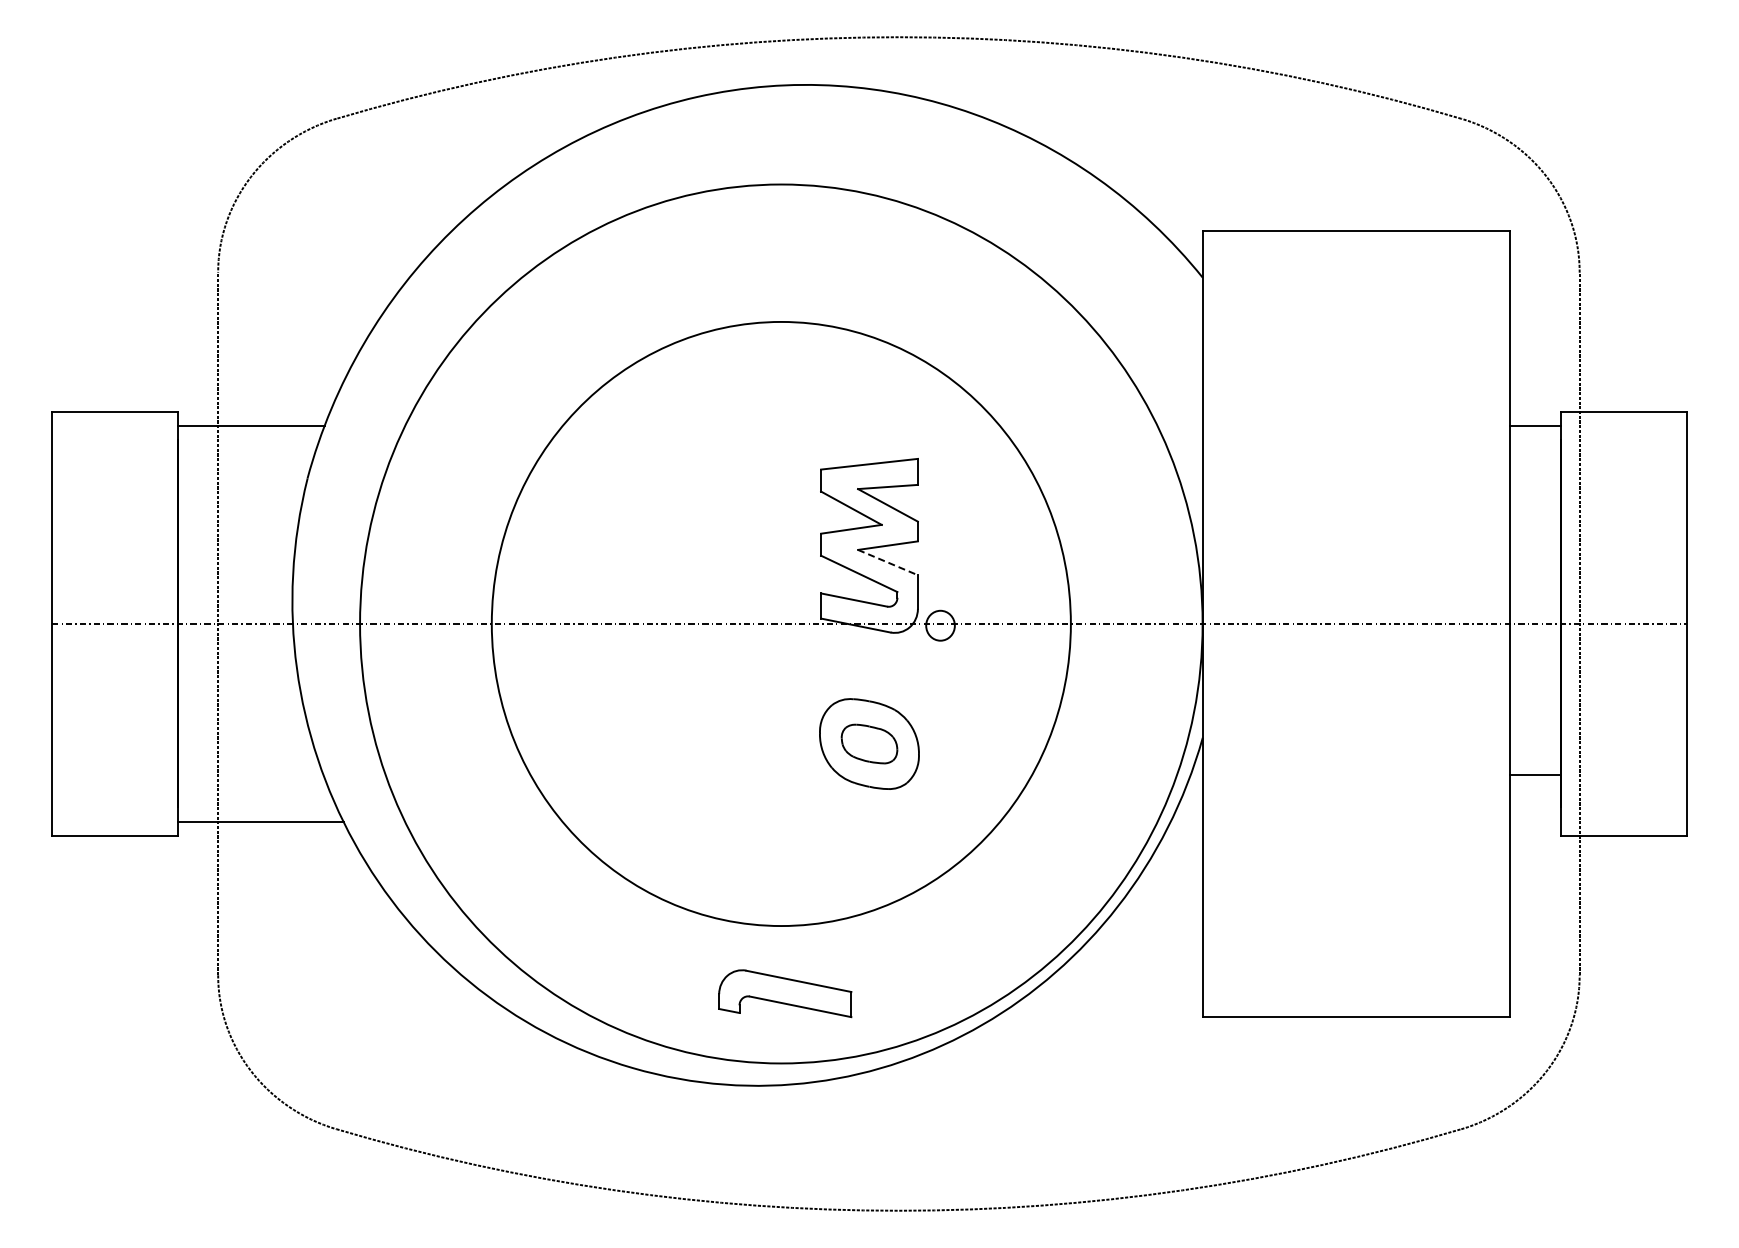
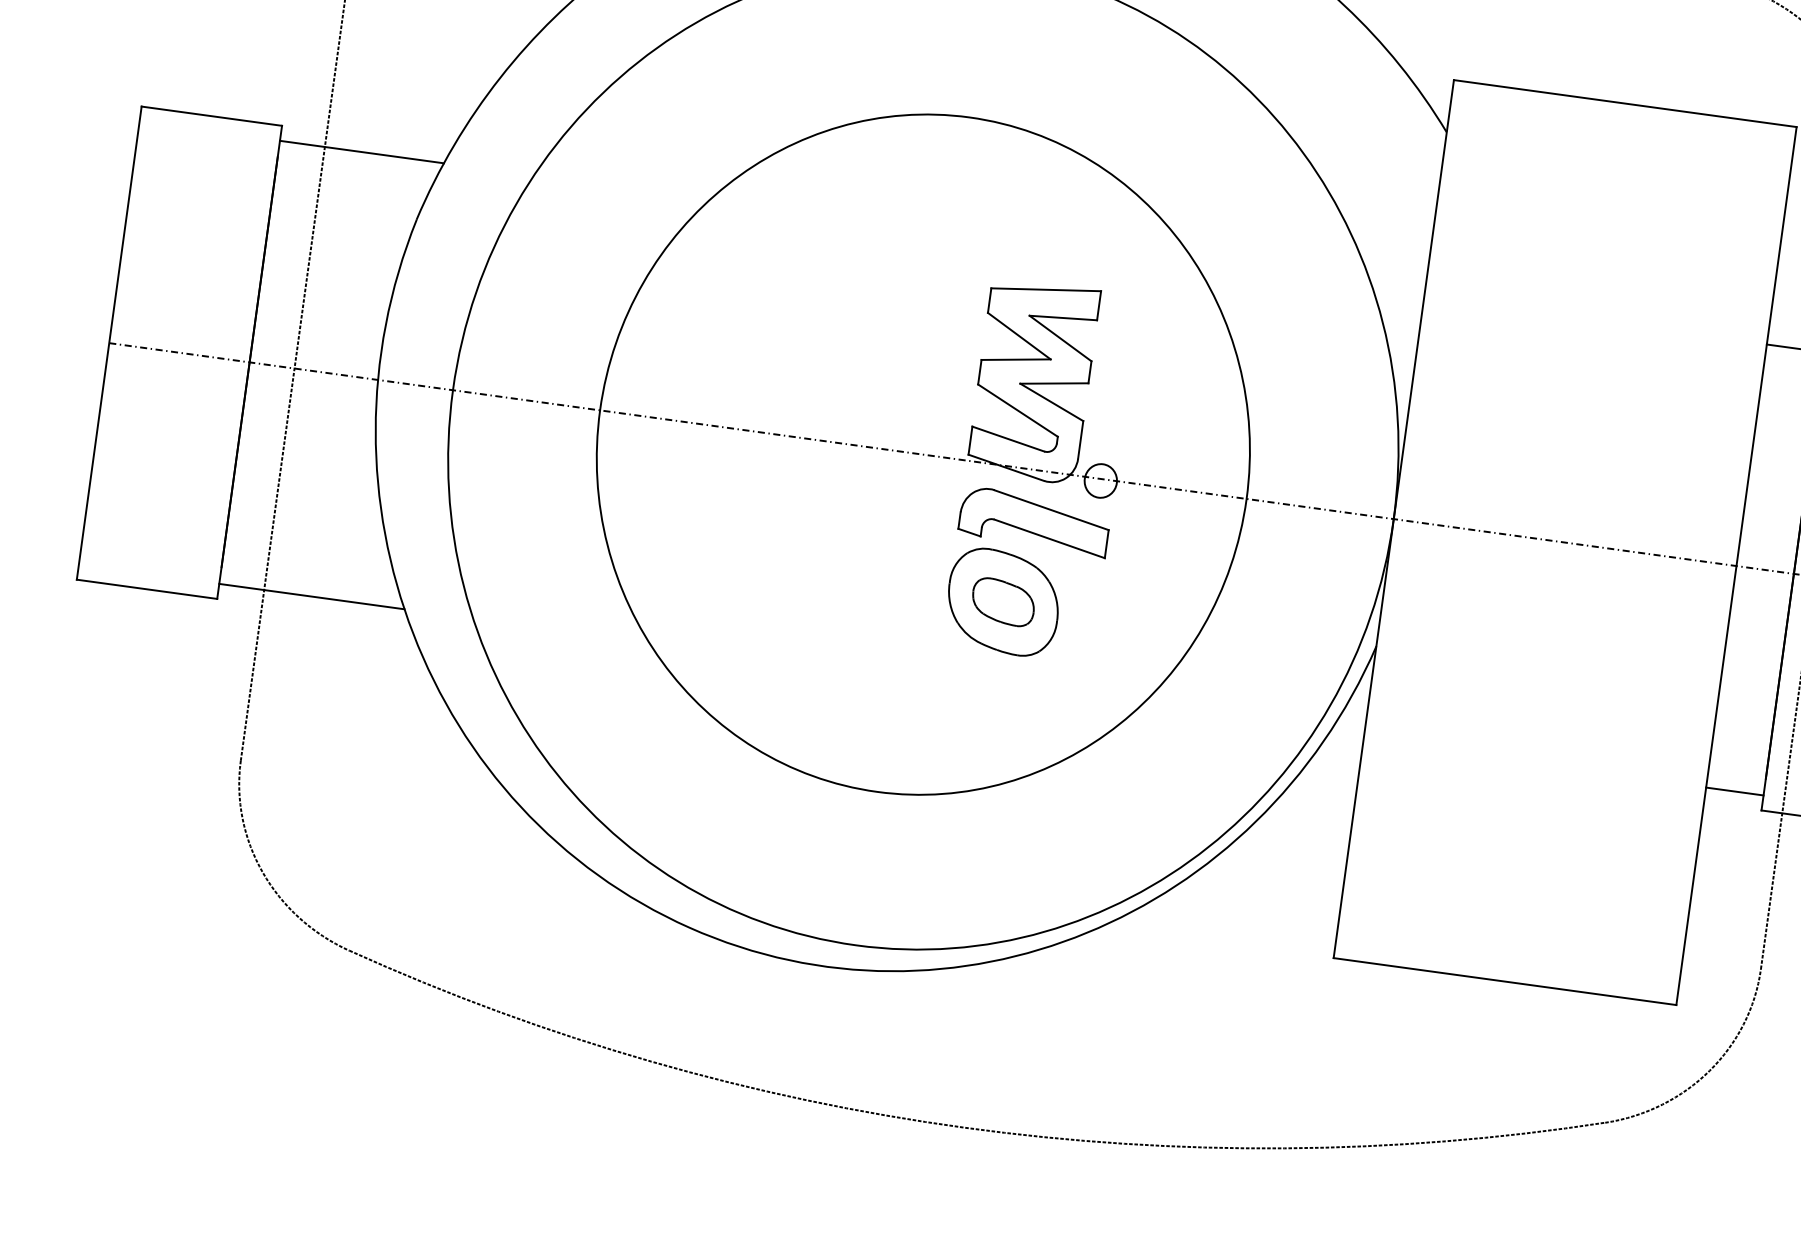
line: (888, 562) -> (1052, 402), dashed -> solid
line: (1535, 775) -> (1734, 791), moved
part: (785, 993) -> (1034, 521), moved

